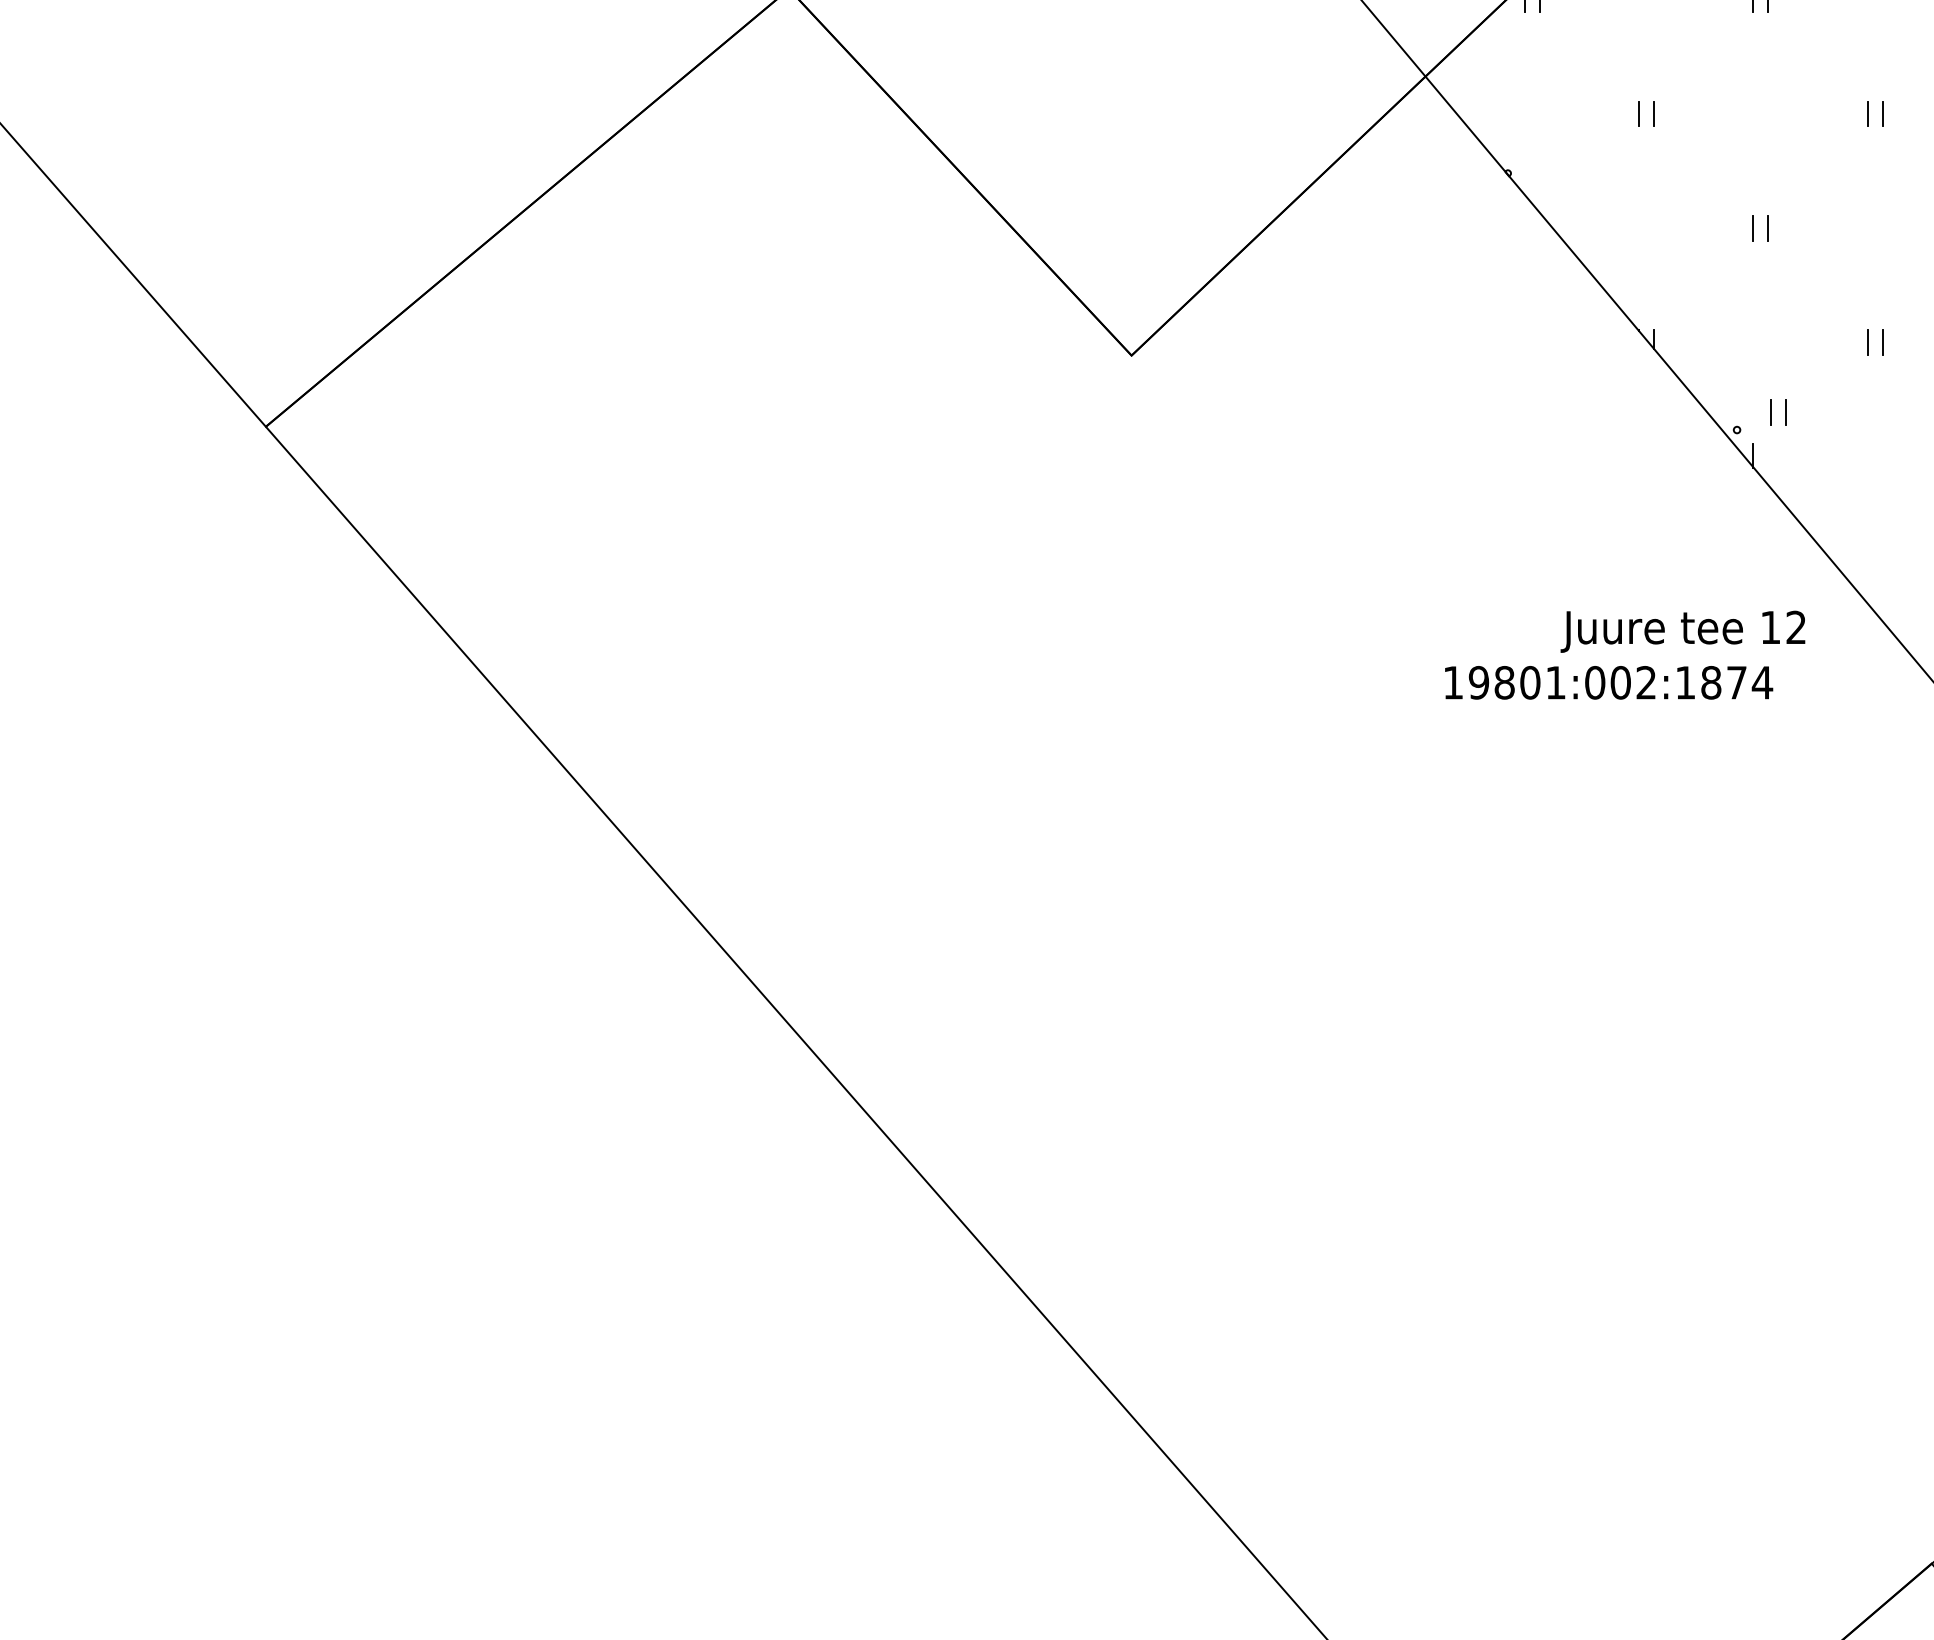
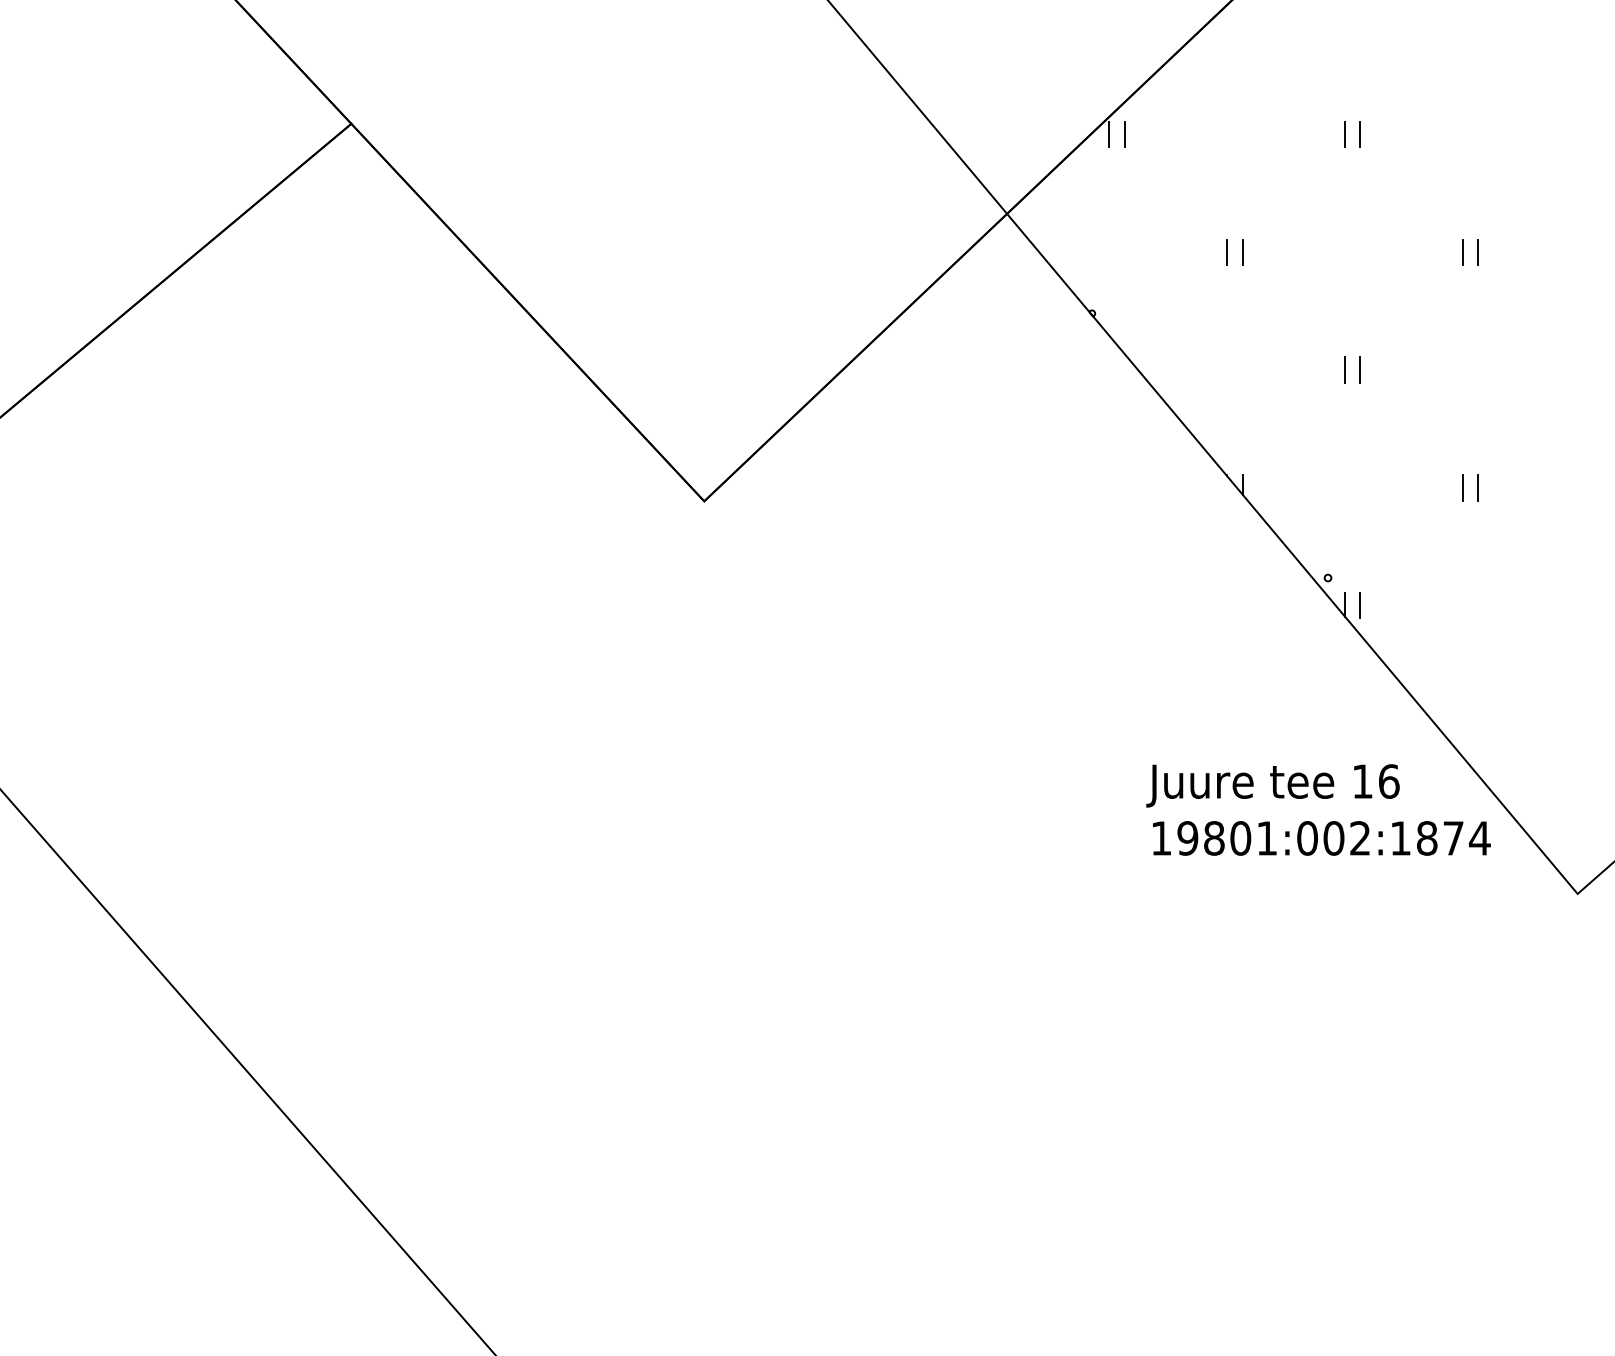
part: (1771, 412) -> (1363, 559), removed
line: (1768, 456) -> (1360, 605), added
text: (1796, 627) -> (1389, 781), 12 -> 16
text: (1609, 682) -> (1322, 838), moved

